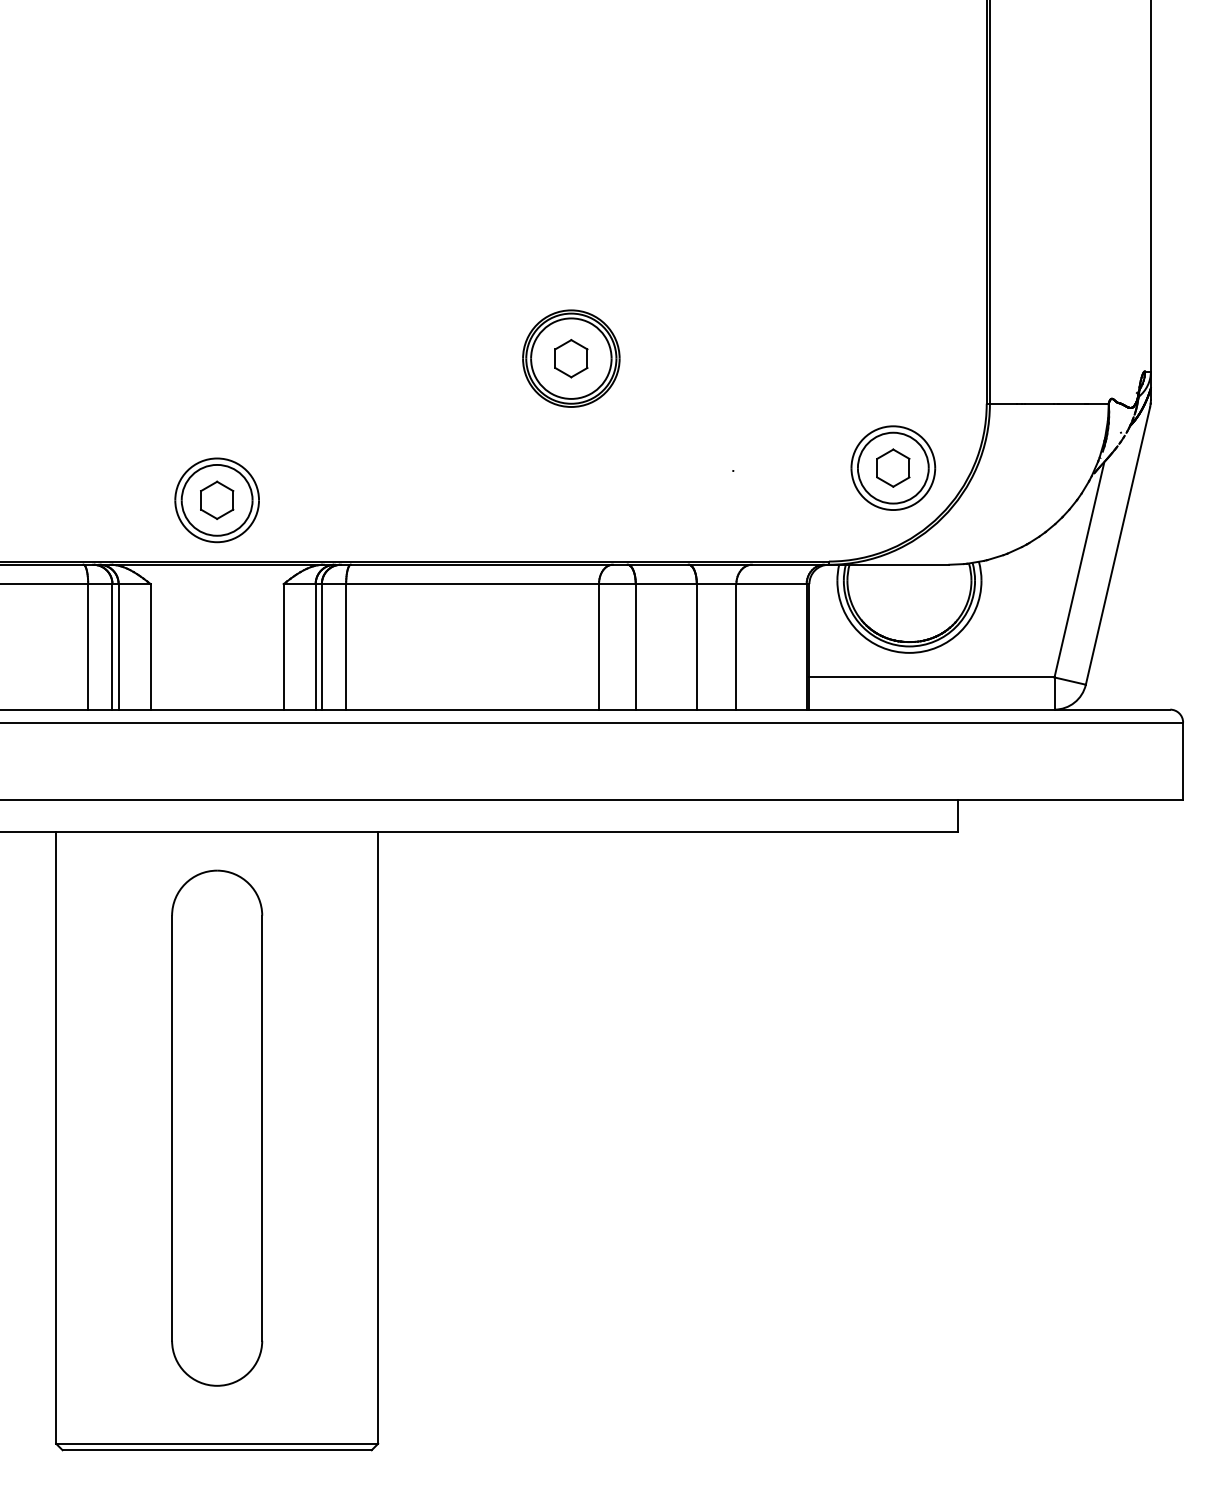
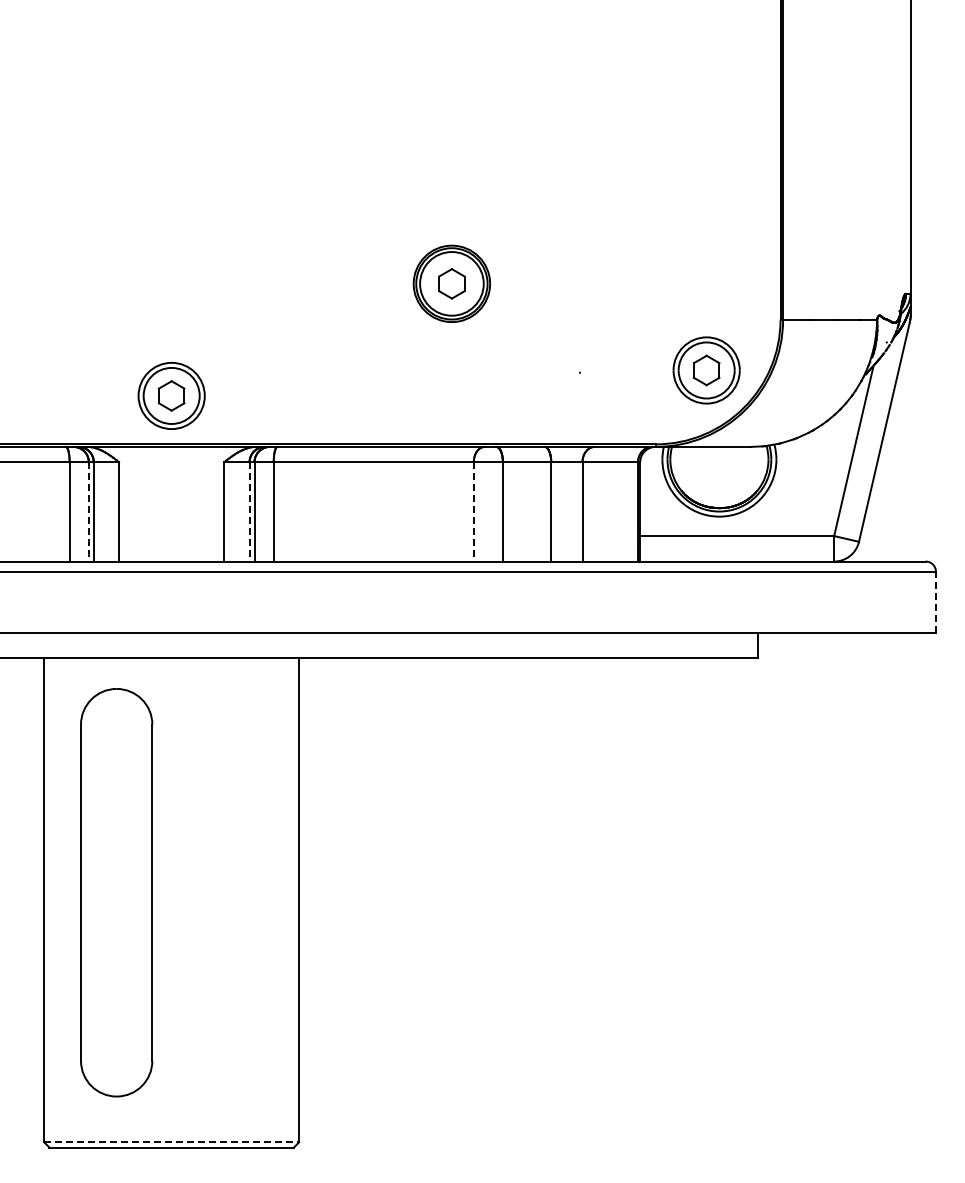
line: (112, 646) -> (88, 511), solid -> dashed
line: (315, 646) -> (249, 511), solid -> dashed
line: (598, 646) -> (473, 511), solid -> dashed
line: (1182, 761) -> (935, 602), solid -> dashed
part: (216, 1127) -> (116, 892), moved
line: (218, 1443) -> (172, 1142), solid -> dashed

